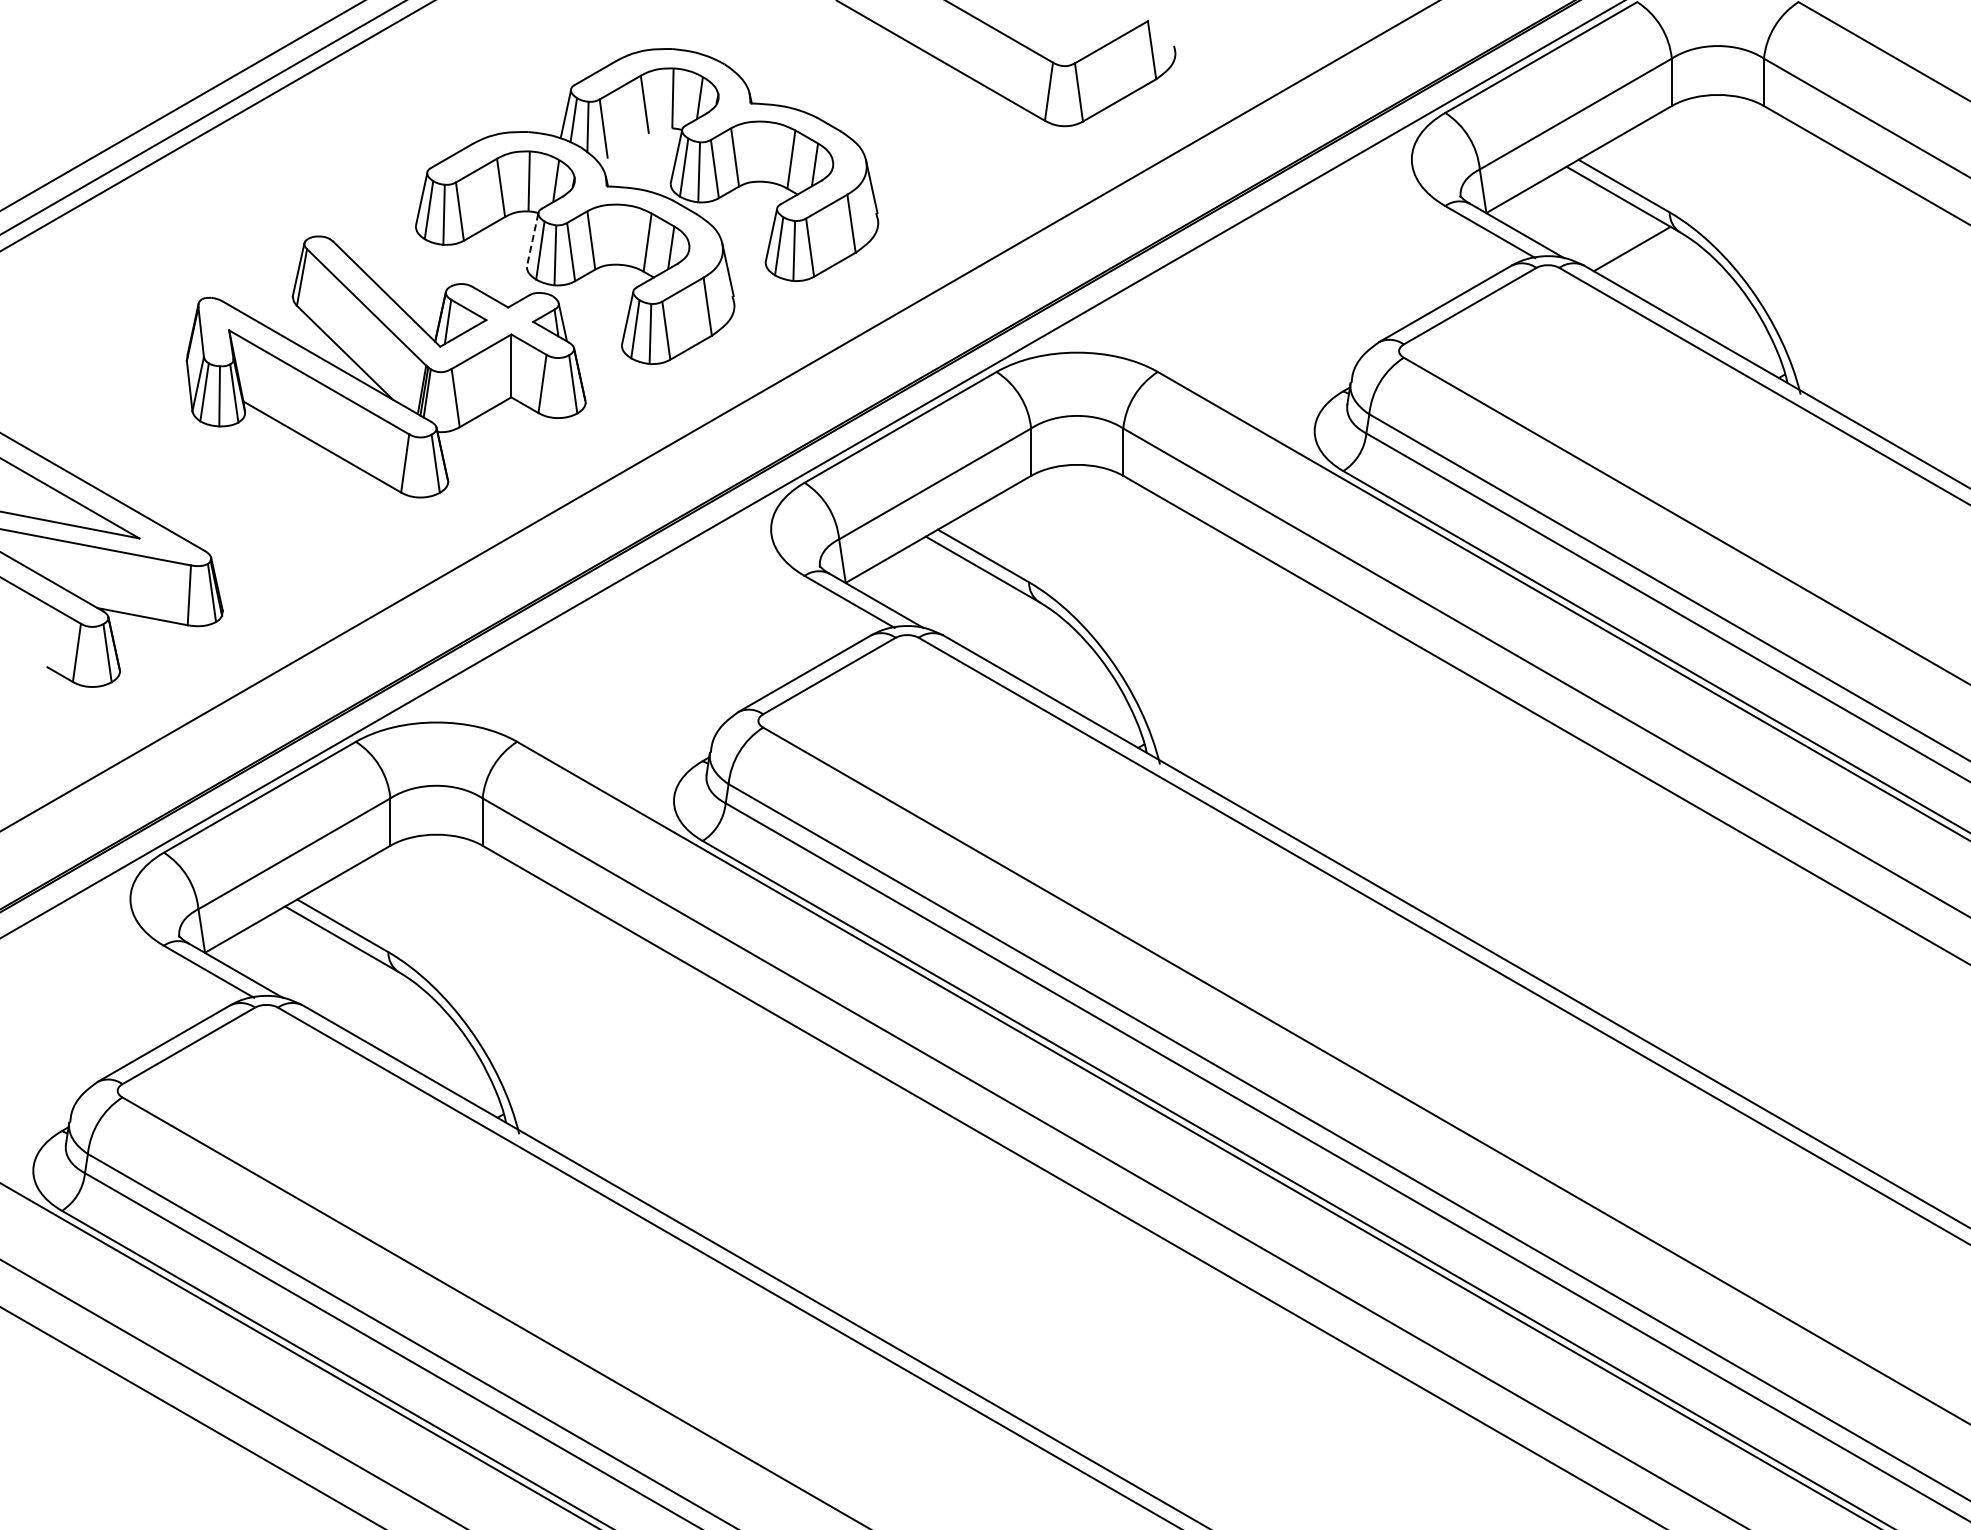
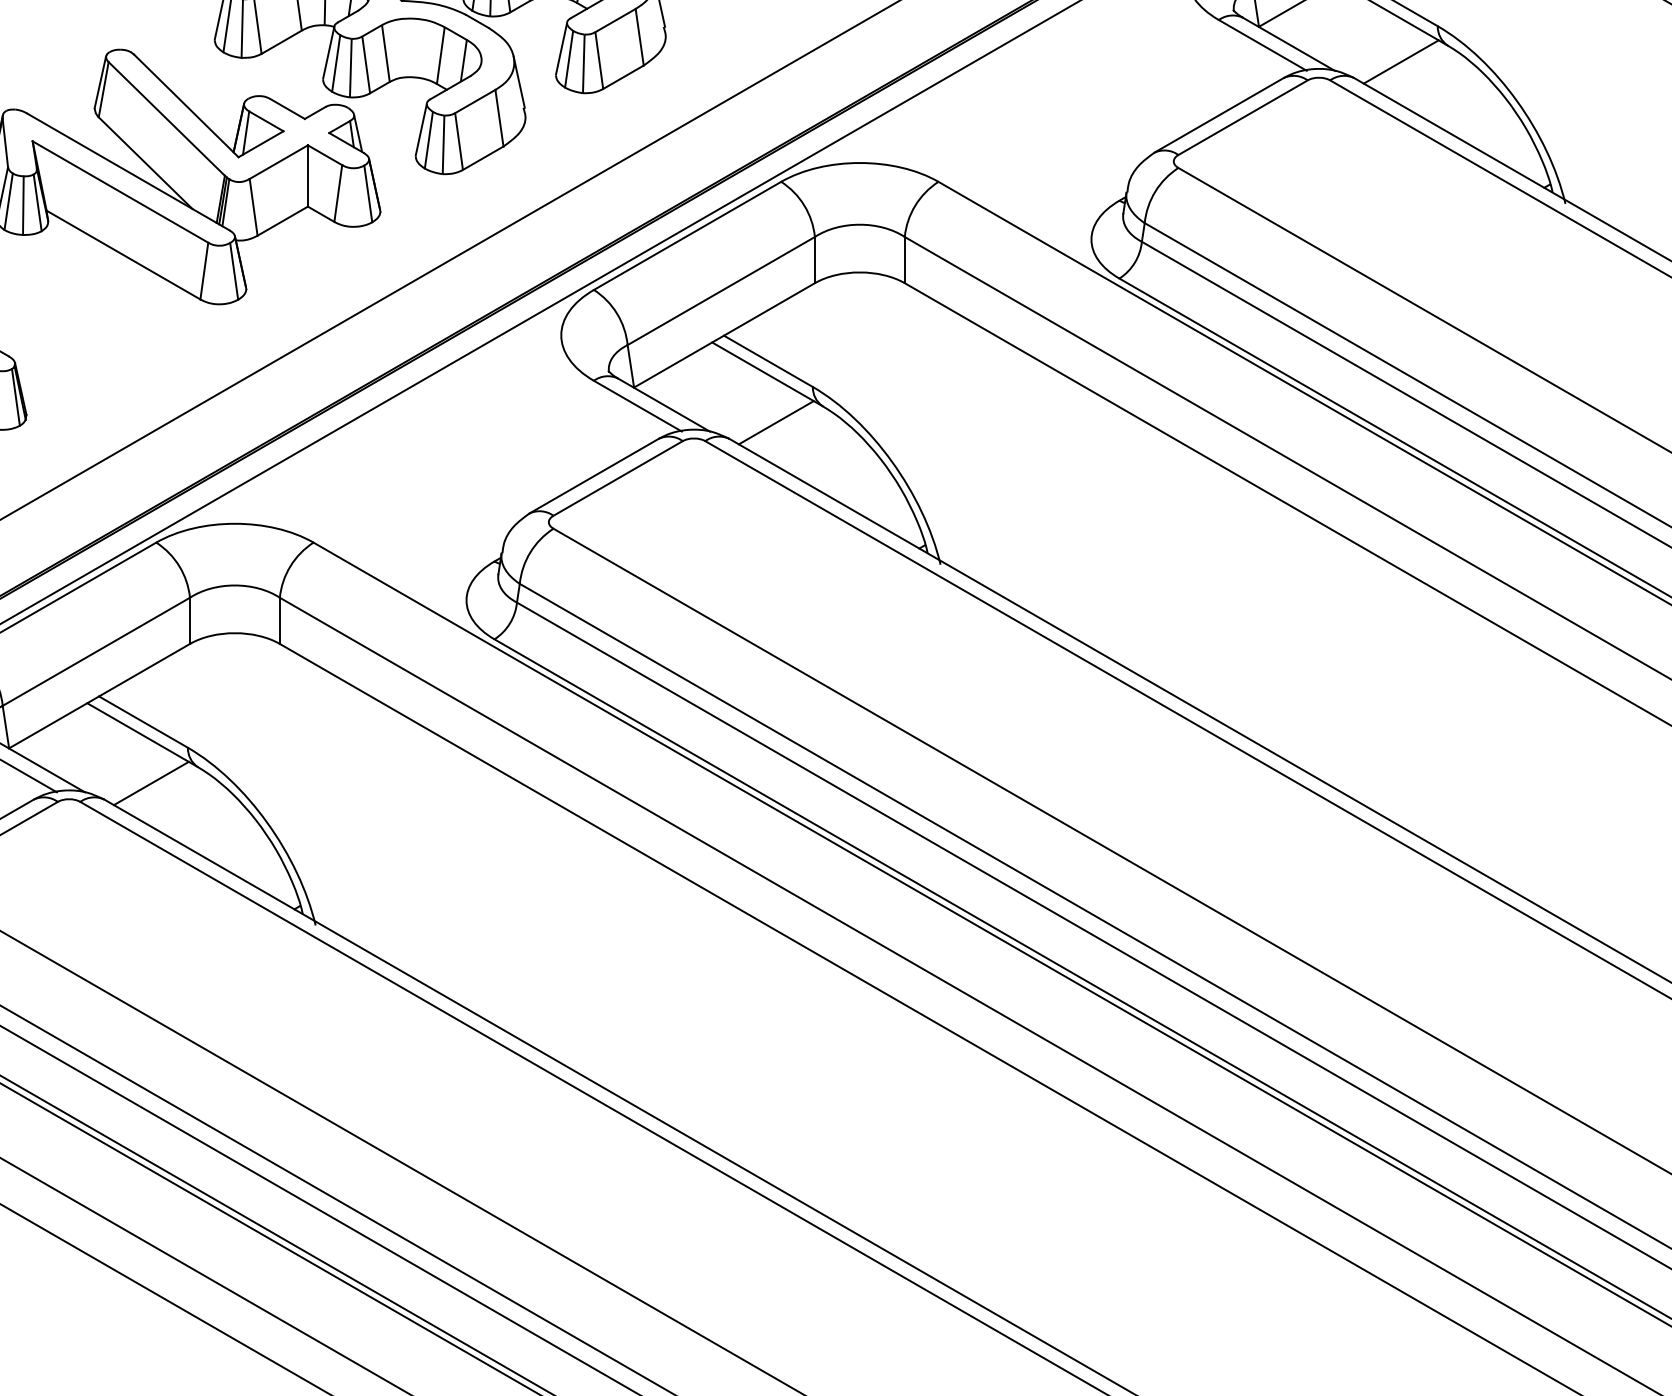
line: (532, 240) -> (328, 53), dashed -> solid
line: (991, 618) -> (776, 422), added
line: (350, 988) -> (151, 783), added

